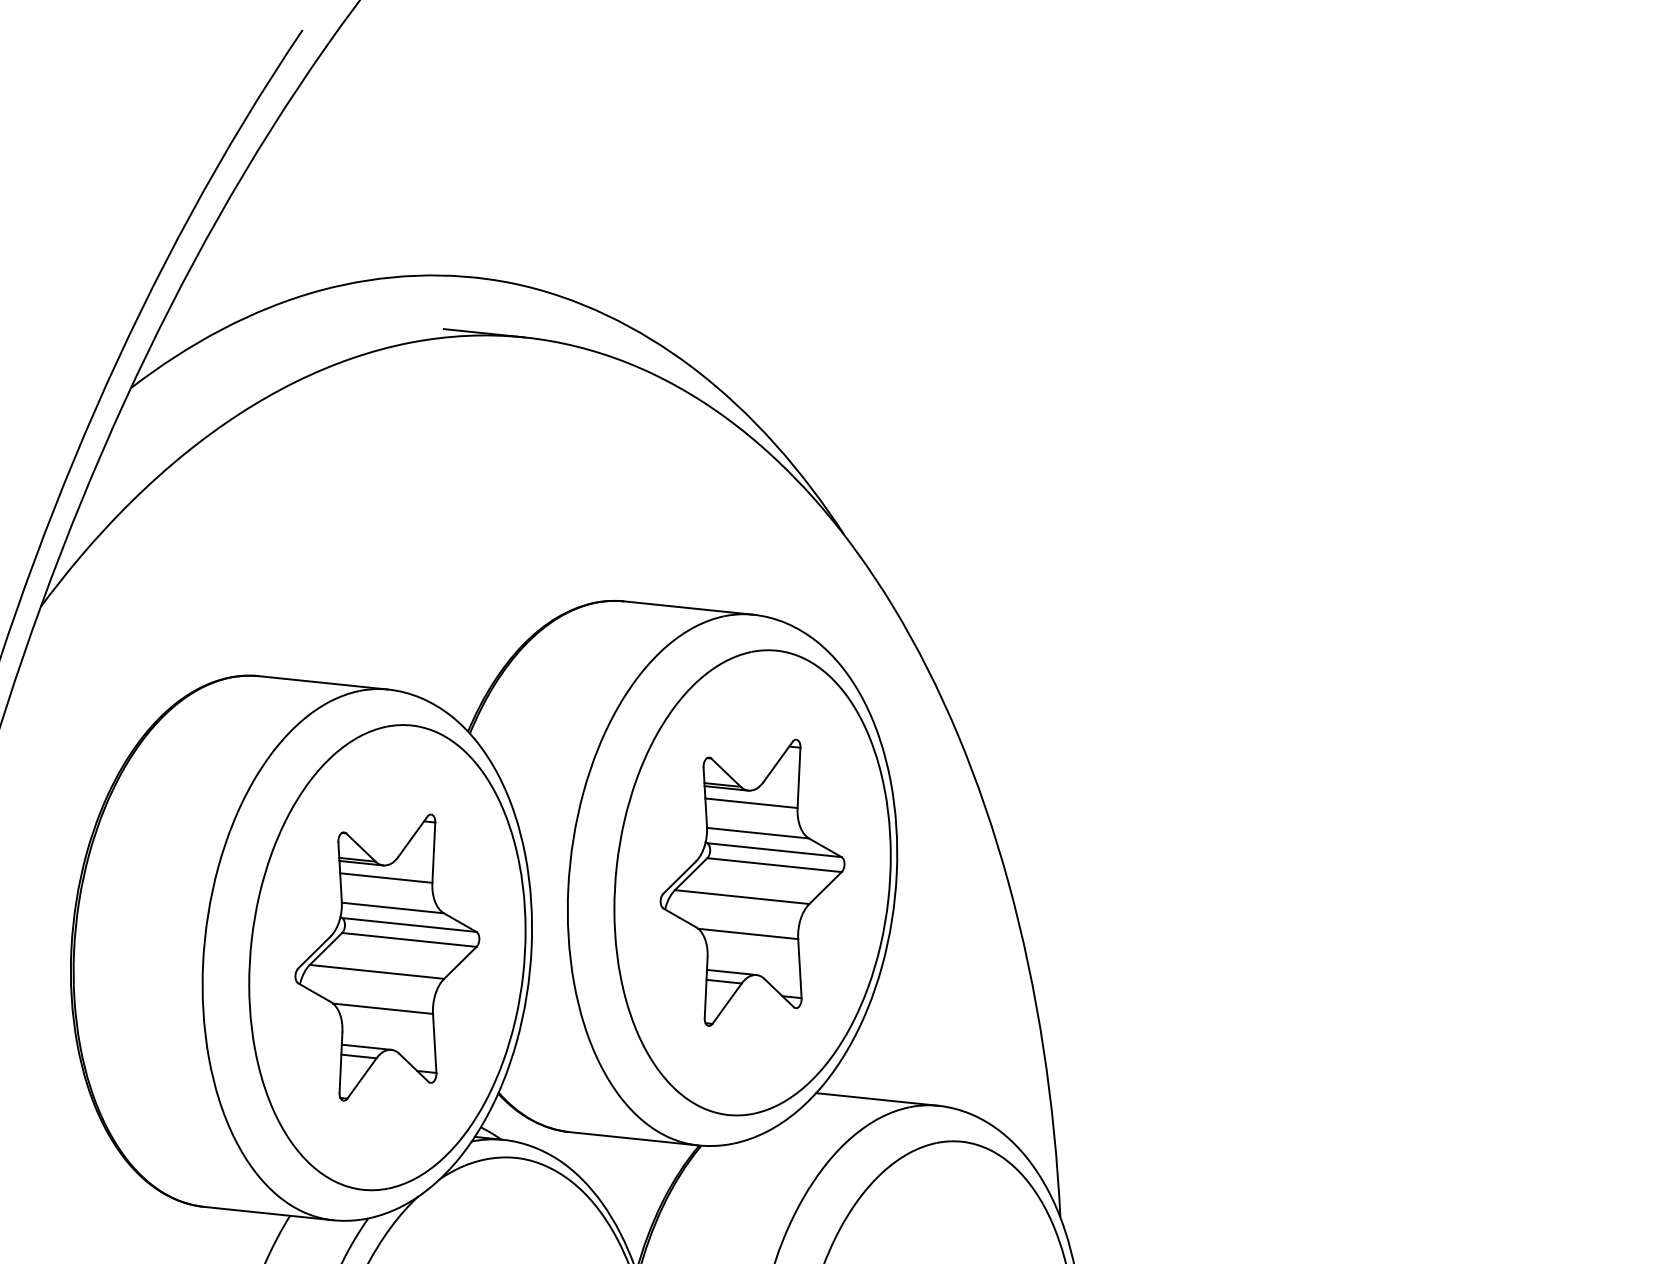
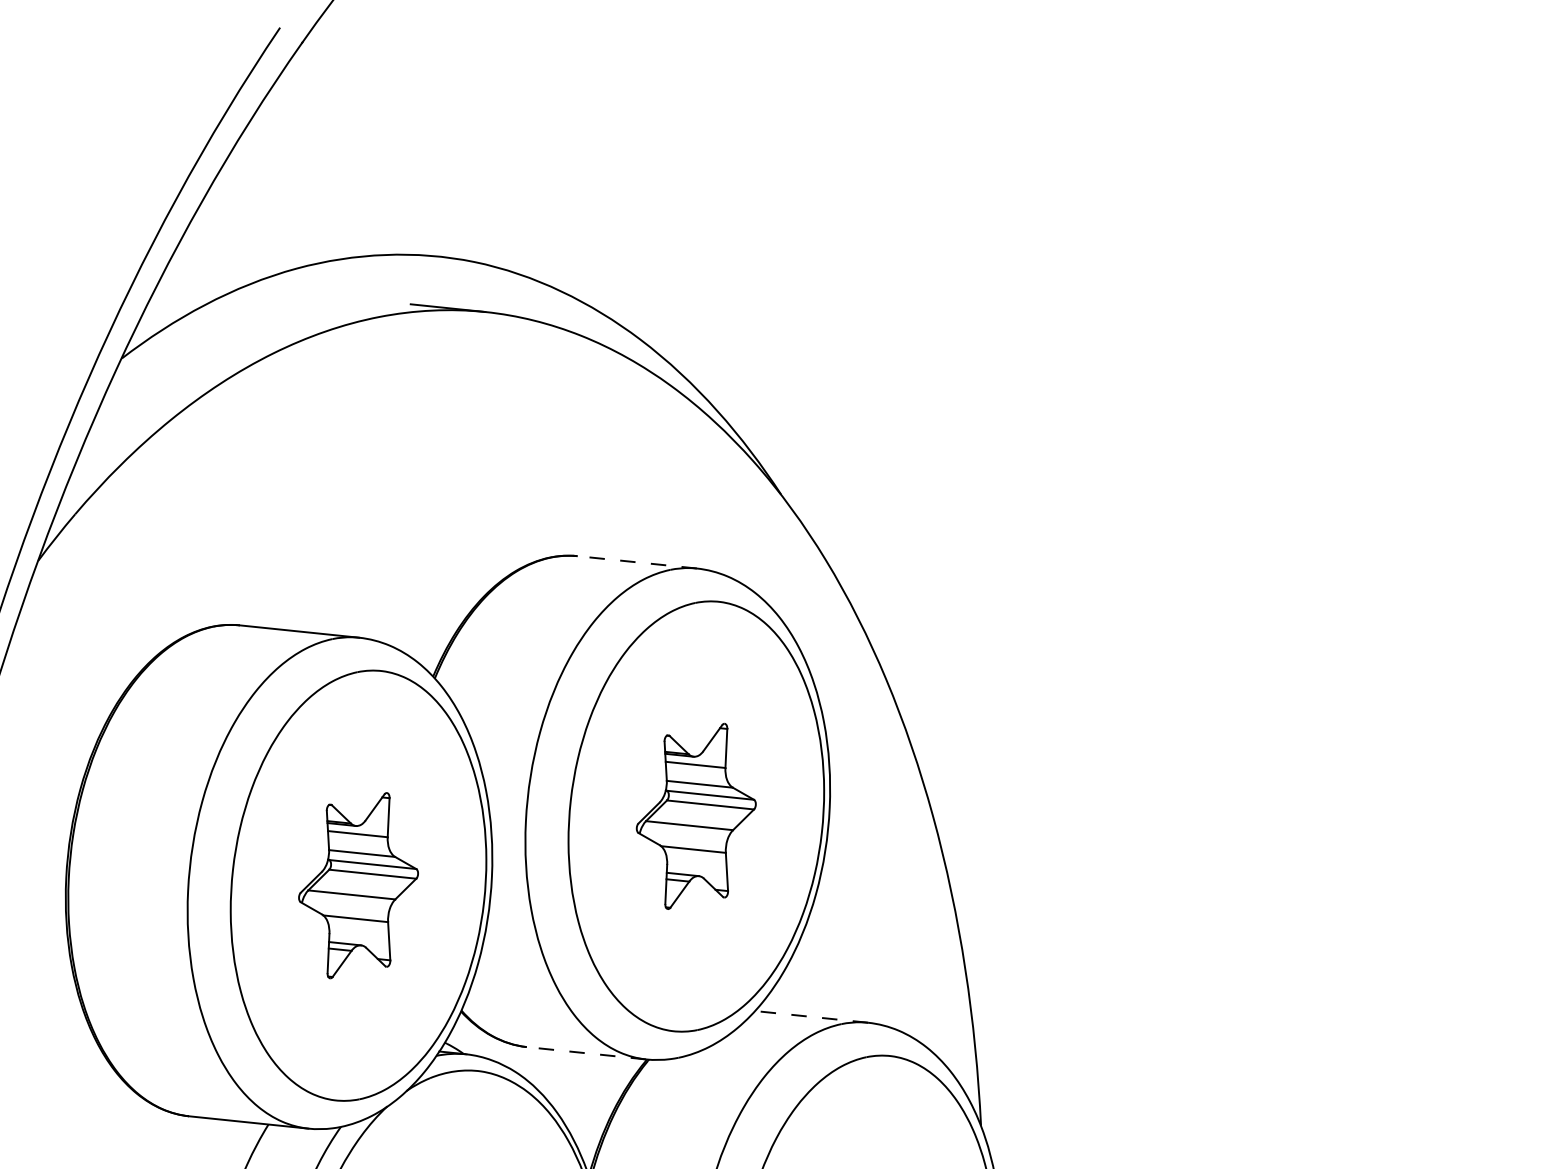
line: (688, 608) -> (637, 562), solid -> dashed
part: (752, 882) -> (696, 816), size x0.7
part: (387, 957) -> (358, 885), size x0.7
line: (876, 1099) -> (810, 1016), solid -> dashed
line: (633, 1138) -> (586, 1053), solid -> dashed

